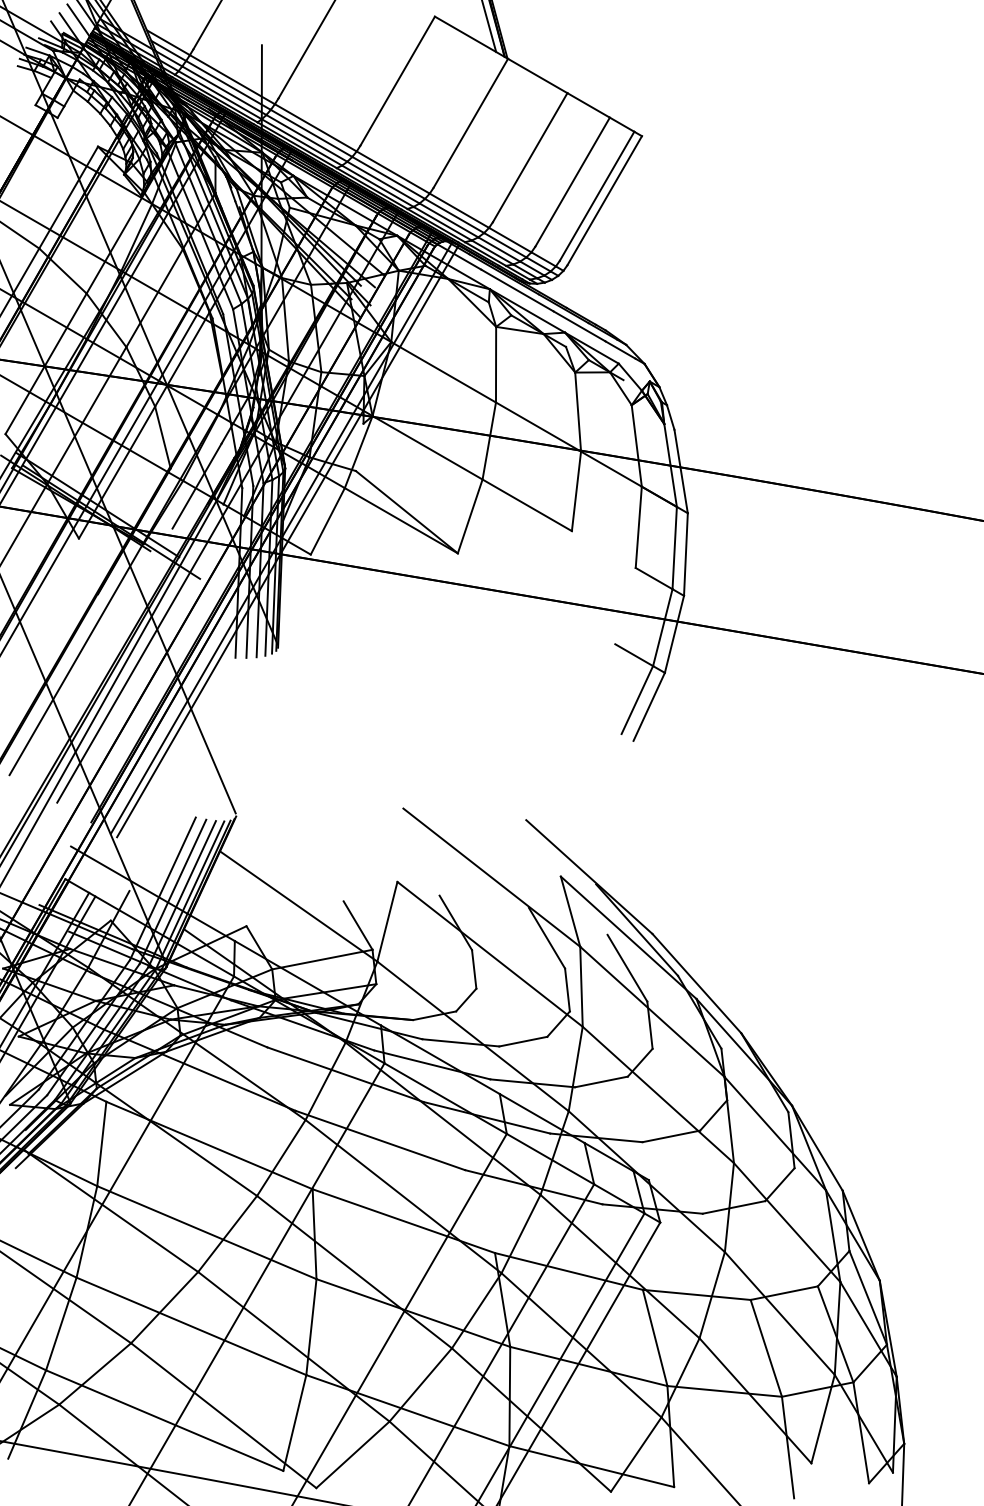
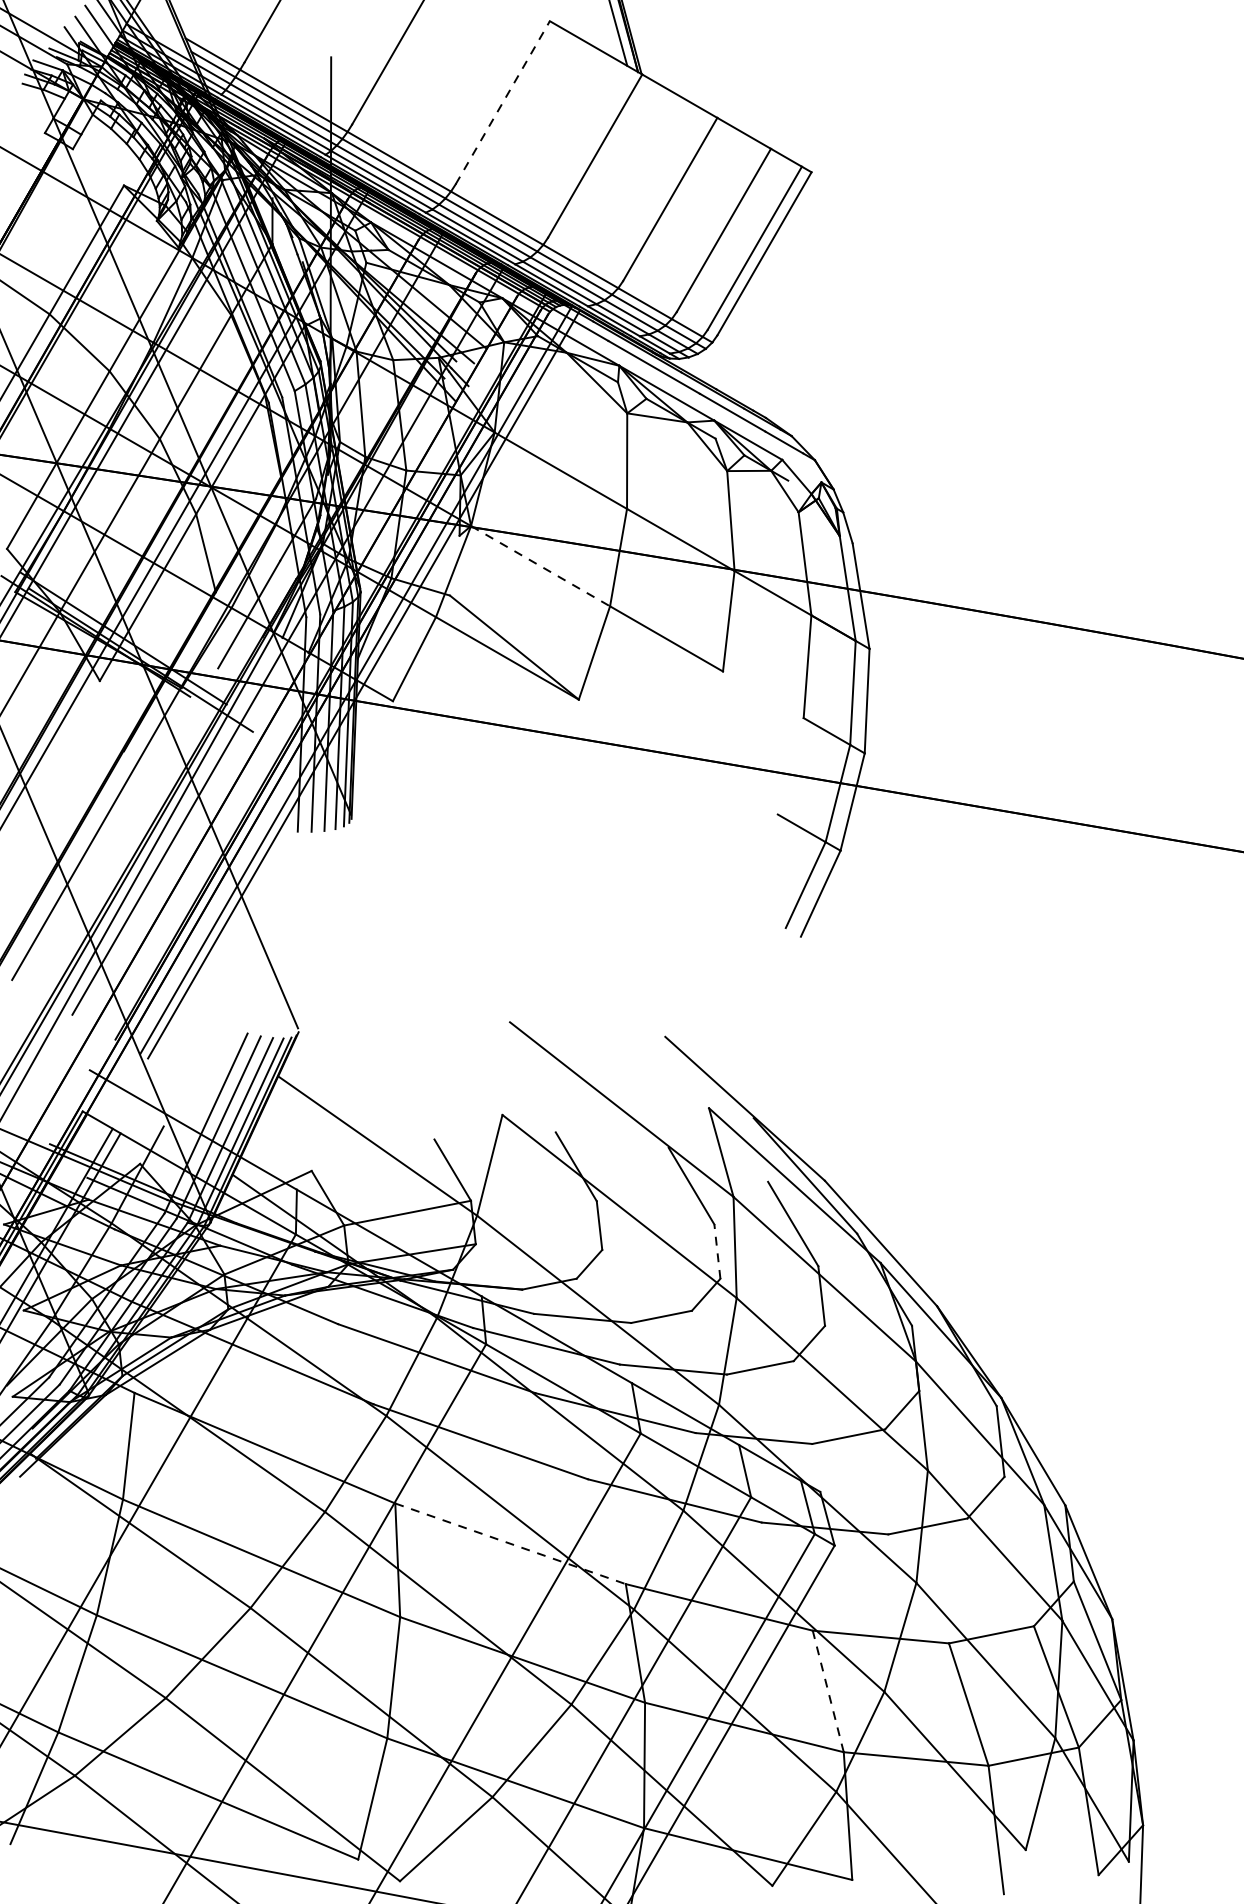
line: (397, 81) -> (502, 103), solid -> dashed
line: (428, 448) -> (541, 567), solid -> dashed
line: (567, 990) -> (717, 1252), solid -> dashed
line: (403, 1221) -> (510, 1544), solid -> dashed
line: (655, 1337) -> (828, 1690), solid -> dashed

